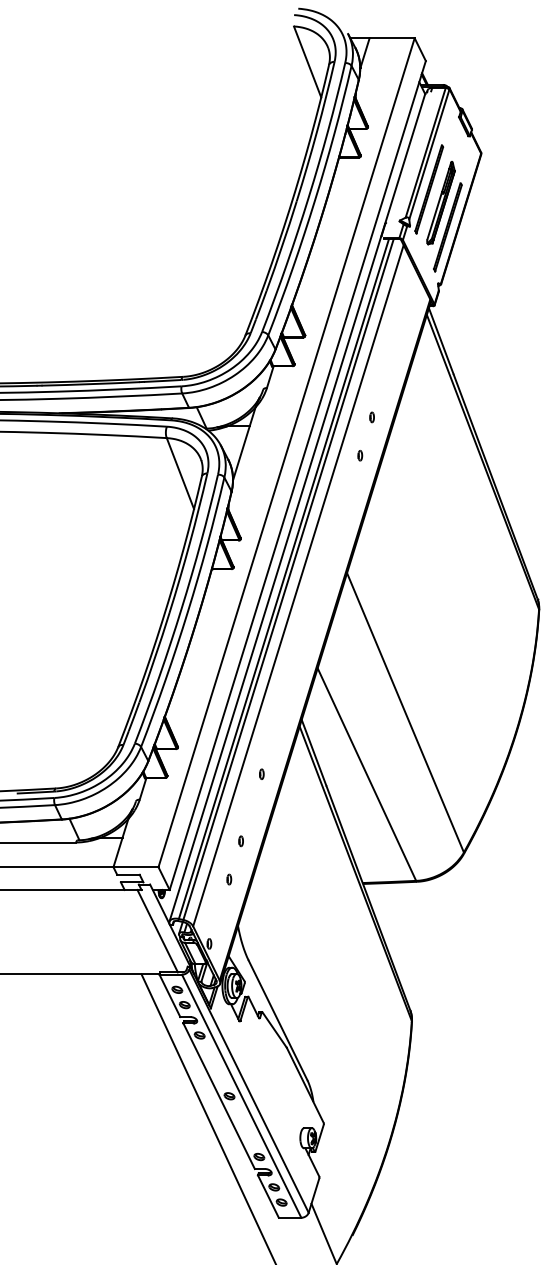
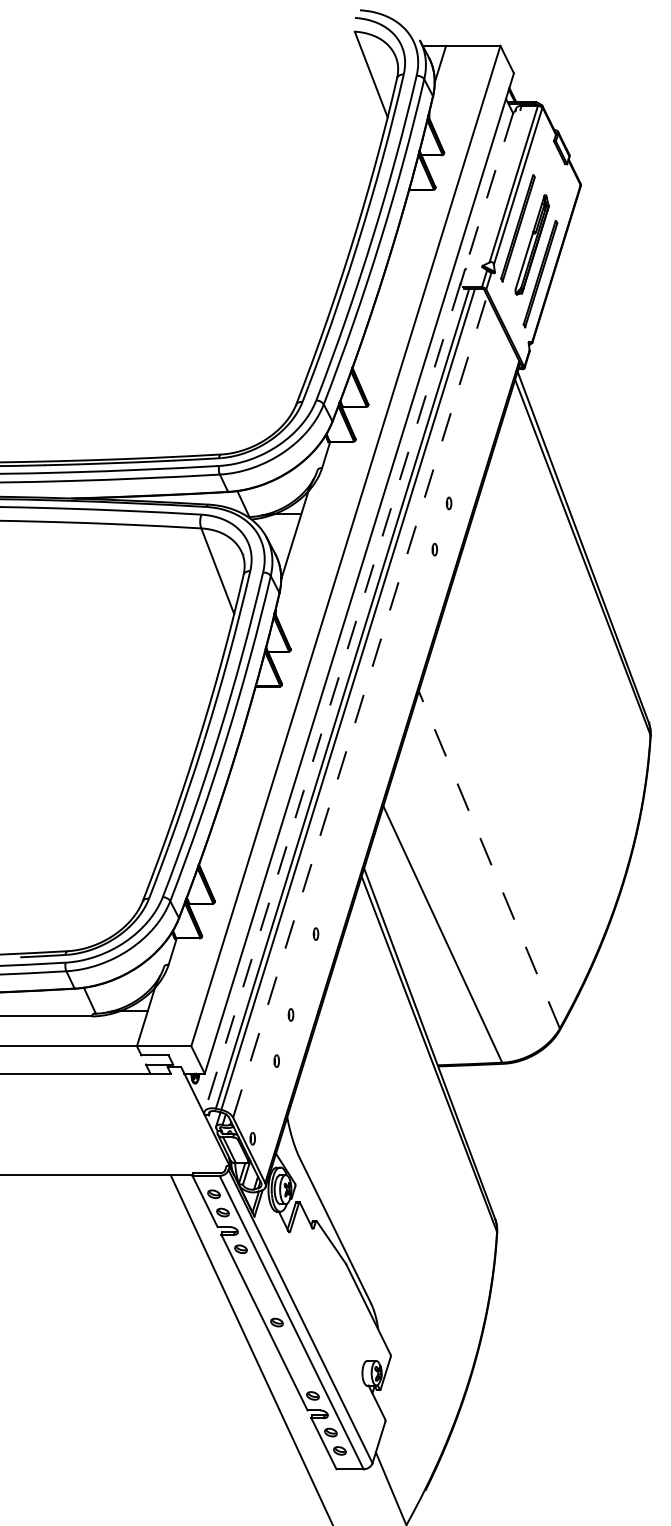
line: (297, 508) -> (358, 613), solid -> dashed
line: (298, 585) -> (360, 706), solid -> dashed
line: (405, 712) -> (489, 859), solid -> dashed
line: (157, 931) -> (189, 1123), removed

